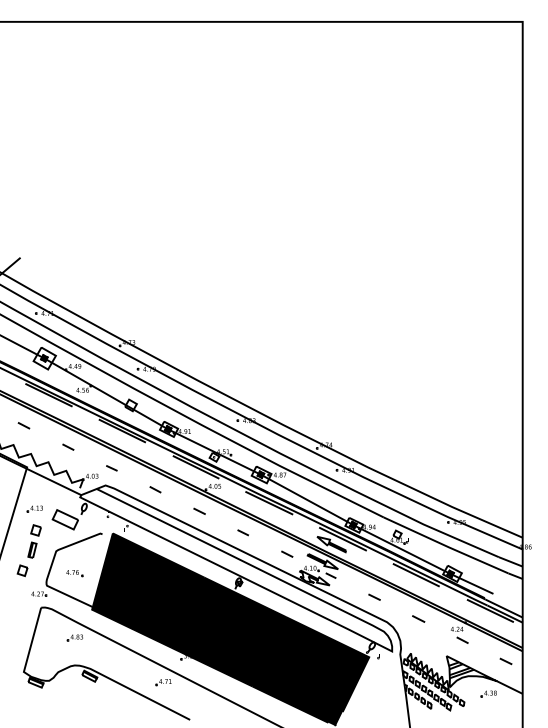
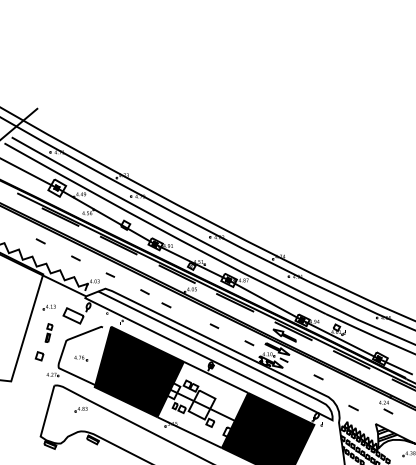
line: (199, 510) -> (166, 304), moved
part: (34, 541) -> (49, 333), size x0.7
line: (418, 618) -> (353, 407), moved
fill: (228, 631) -> (202, 404), removed
part: (163, 682) -> (151, 444), removed

